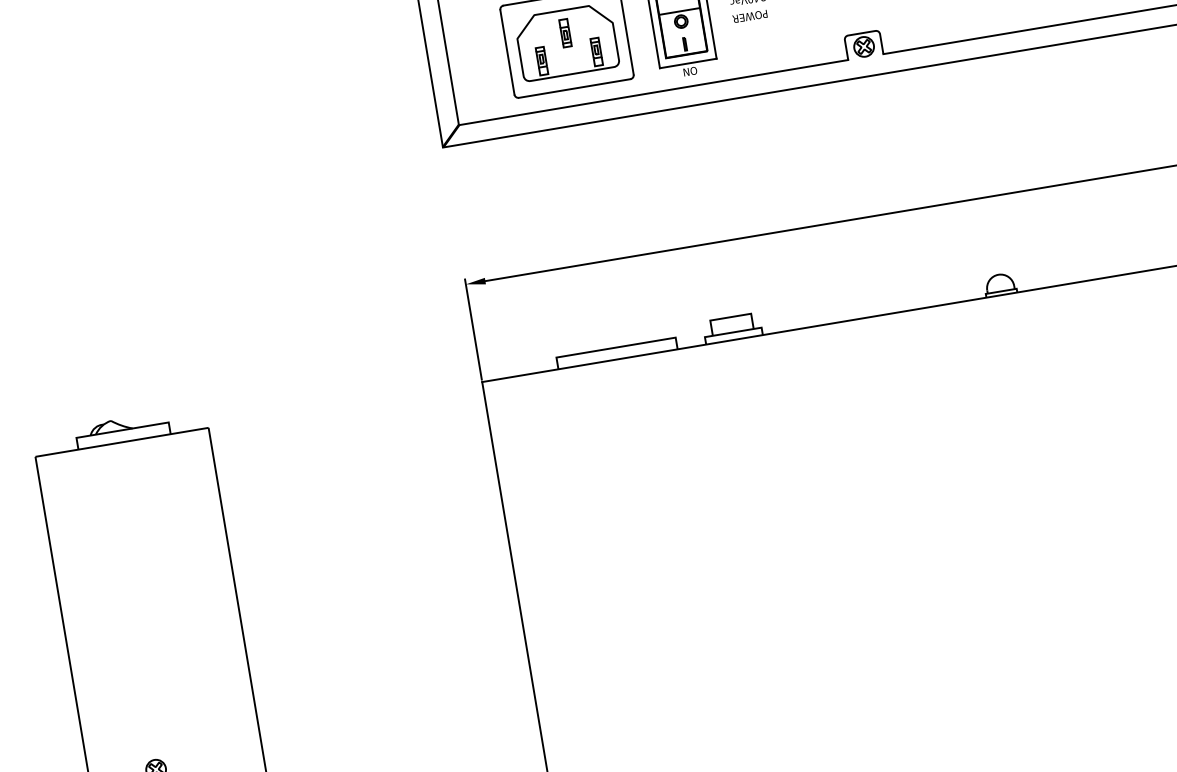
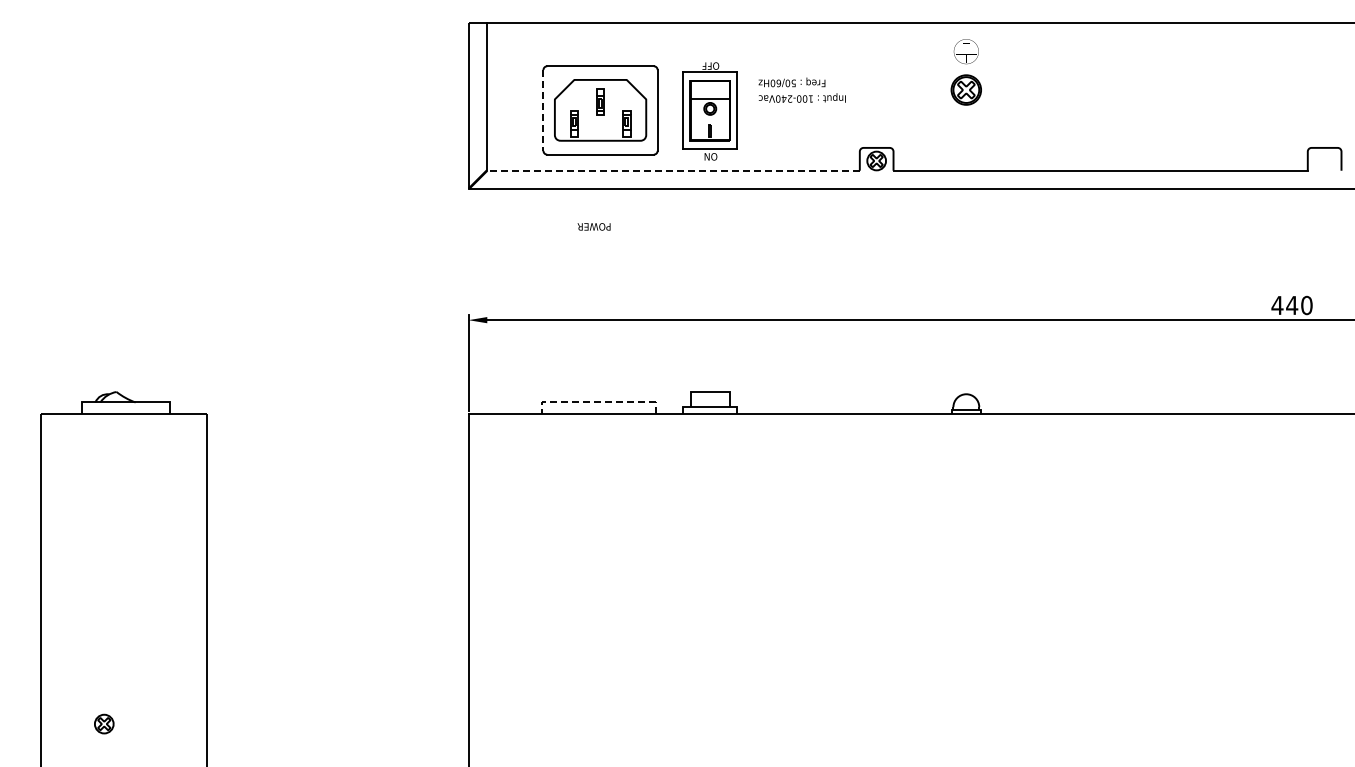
text: (749, 16) -> (593, 226), moved
line: (507, 52) -> (543, 110), solid -> dashed
line: (653, 92) -> (673, 170), solid -> dashed
line: (615, 347) -> (598, 402), solid -> dashed

